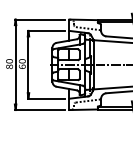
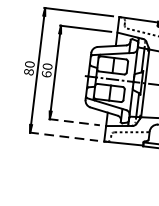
line: (46, 98) -> (74, 121), solid -> dashed
line: (39, 110) -> (62, 137), solid -> dashed

